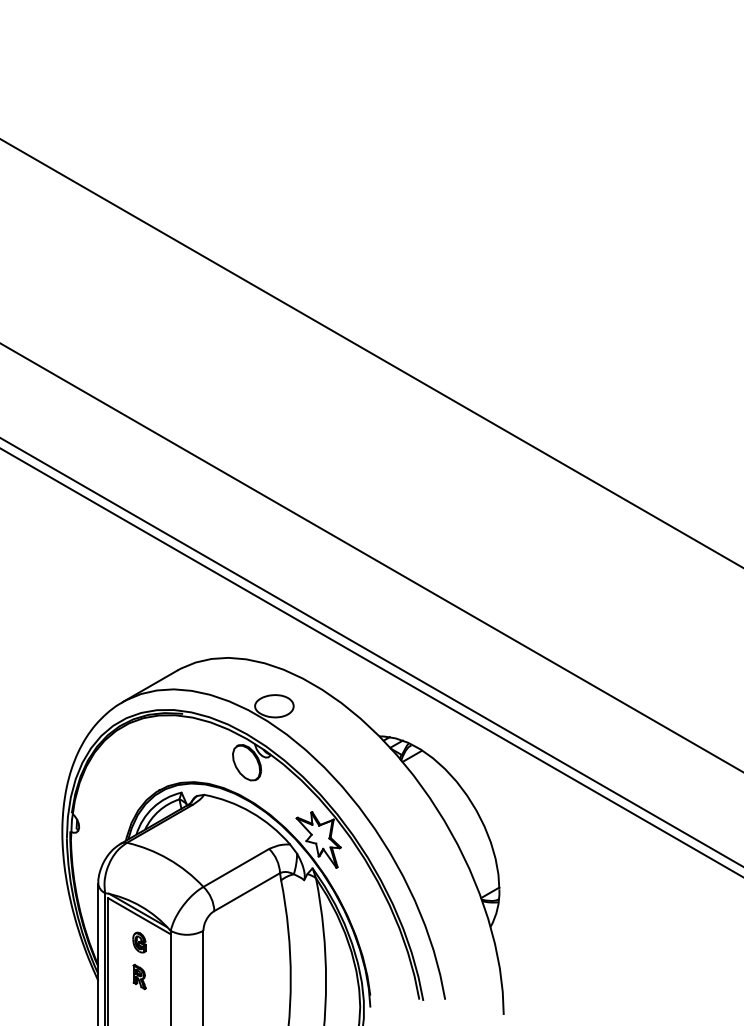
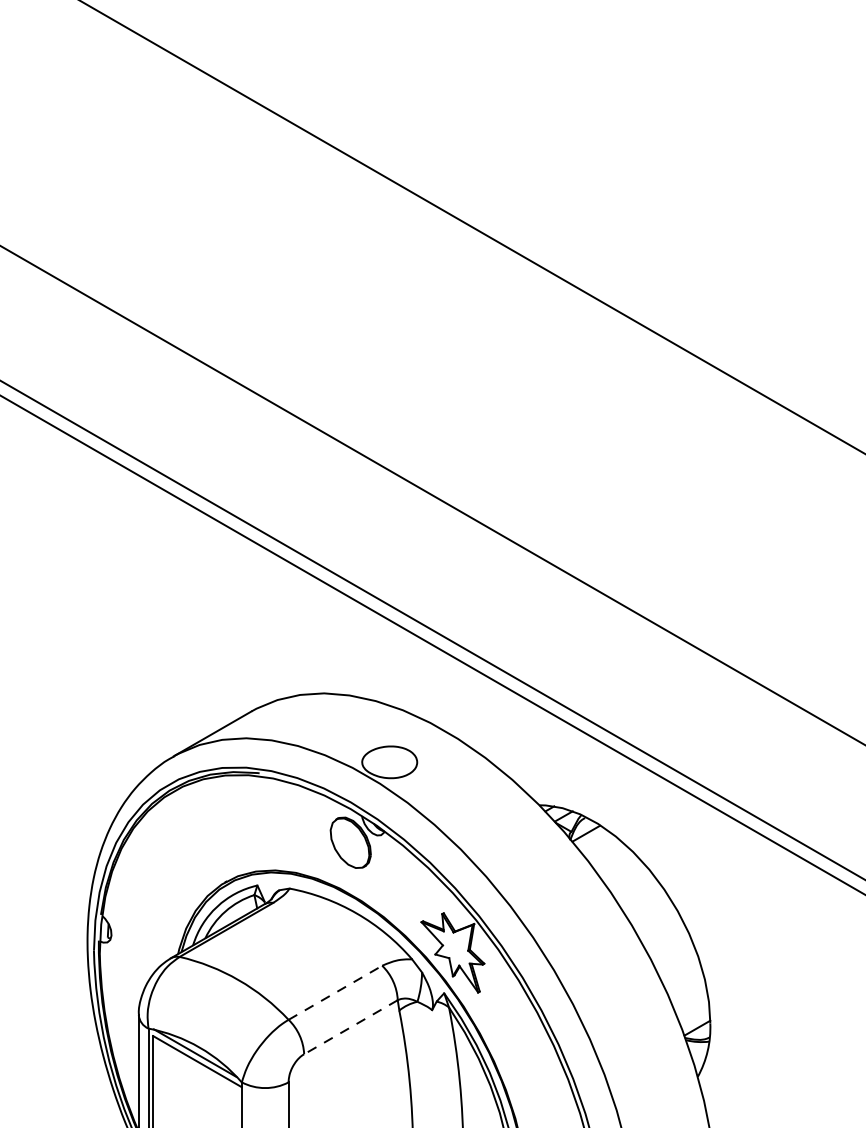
line: (236, 867) -> (335, 992), solid -> dashed
line: (247, 892) -> (351, 1027), solid -> dashed
part: (139, 942) -> (197, 1099), removed

